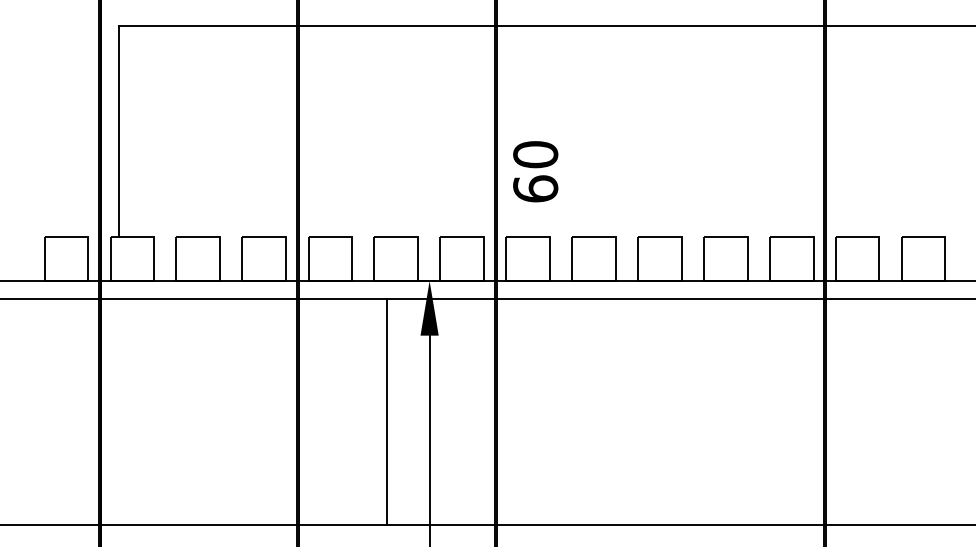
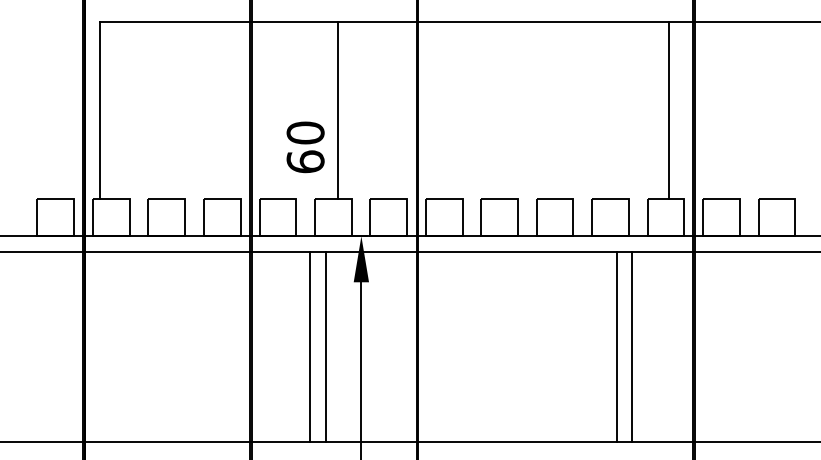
line: (402, 131) -> (338, 110), added
line: (795, 131) -> (669, 110), added
text: (535, 171) -> (305, 147), moved
line: (369, 411) -> (310, 346), added
line: (732, 411) -> (616, 346), added
line: (751, 411) -> (632, 346), added

